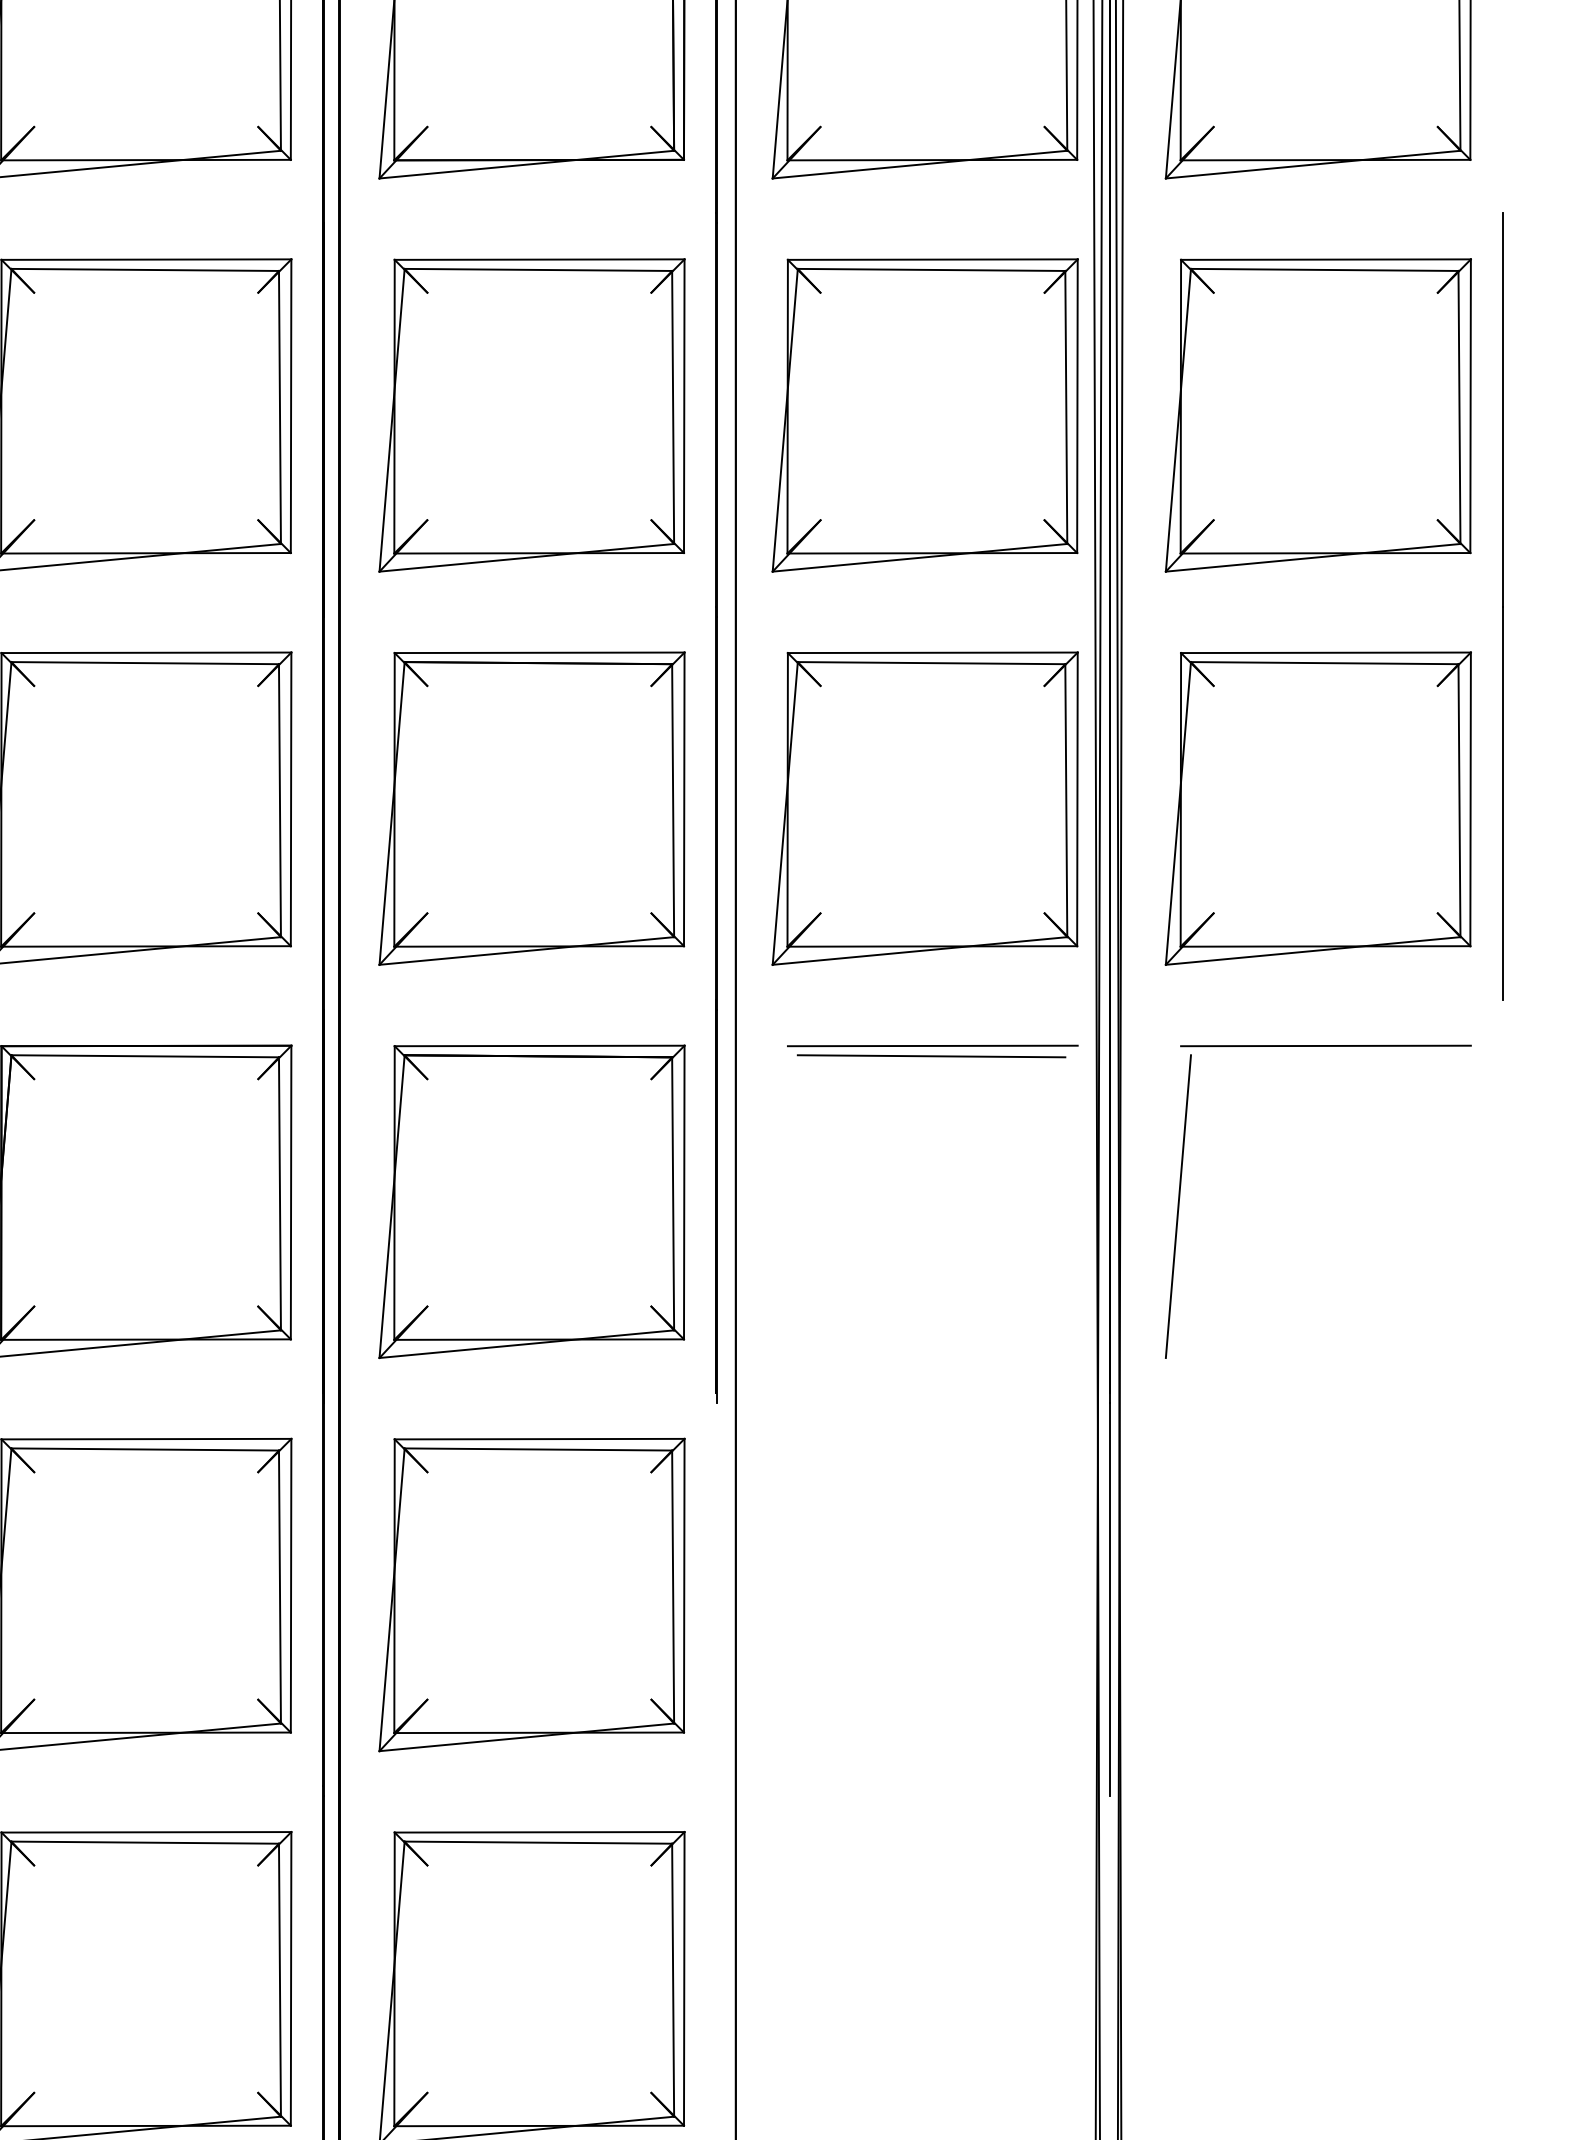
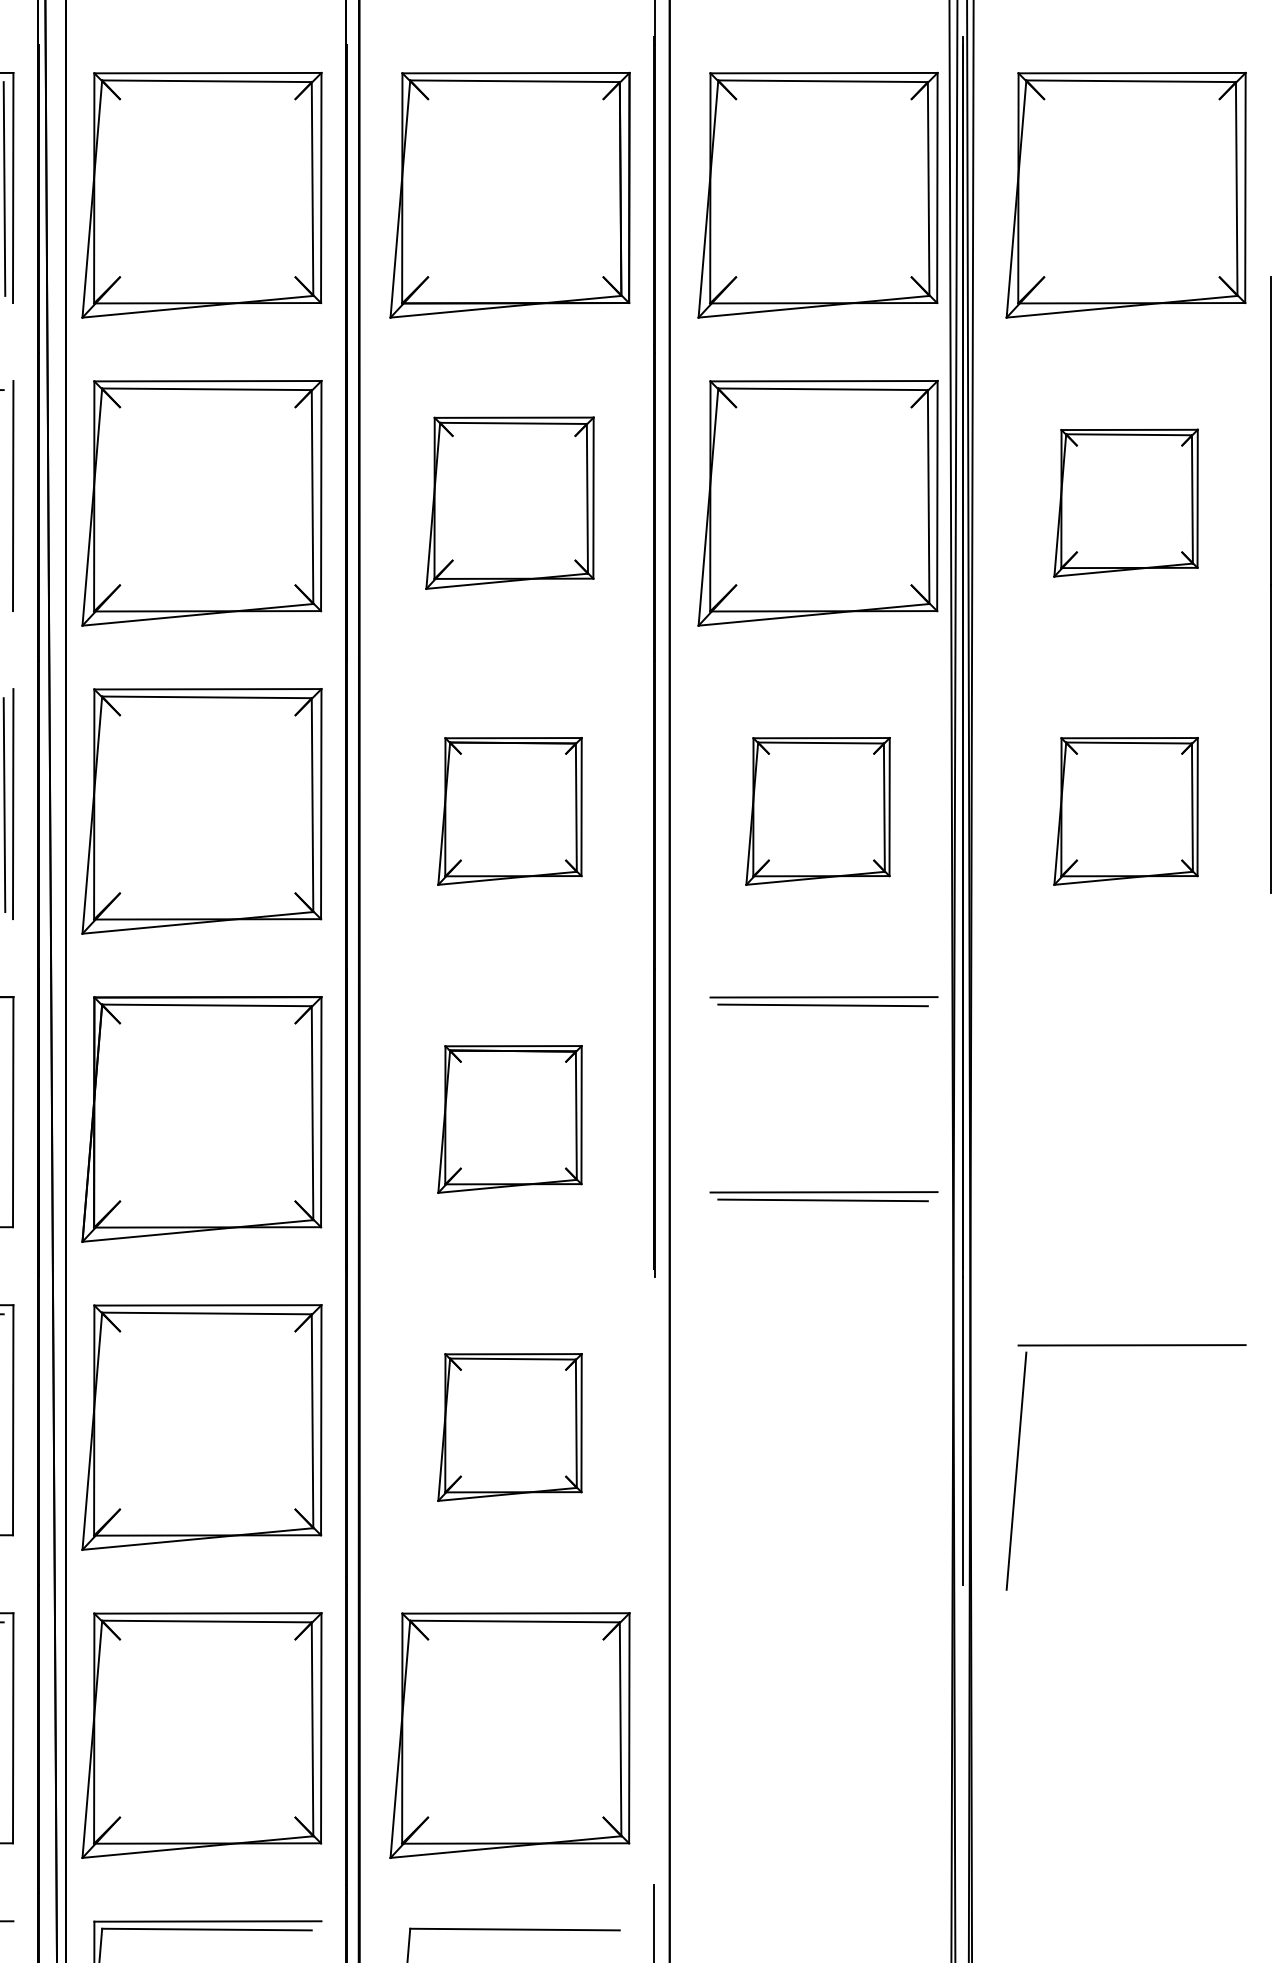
part: (531, 414) -> (509, 502), size x0.7
part: (1317, 414) -> (1125, 502), size x0.6
line: (1502, 605) -> (1270, 584), moved
part: (531, 808) -> (509, 811), size x0.6
part: (924, 808) -> (817, 811), size x0.6
part: (1317, 808) -> (1125, 811), size x0.6
part: (1180, 1196) -> (1018, 1463), moved
part: (531, 1201) -> (509, 1119), size x0.6
part: (932, 1300) -> (823, 1196), added
part: (531, 1595) -> (509, 1427), size x0.6

